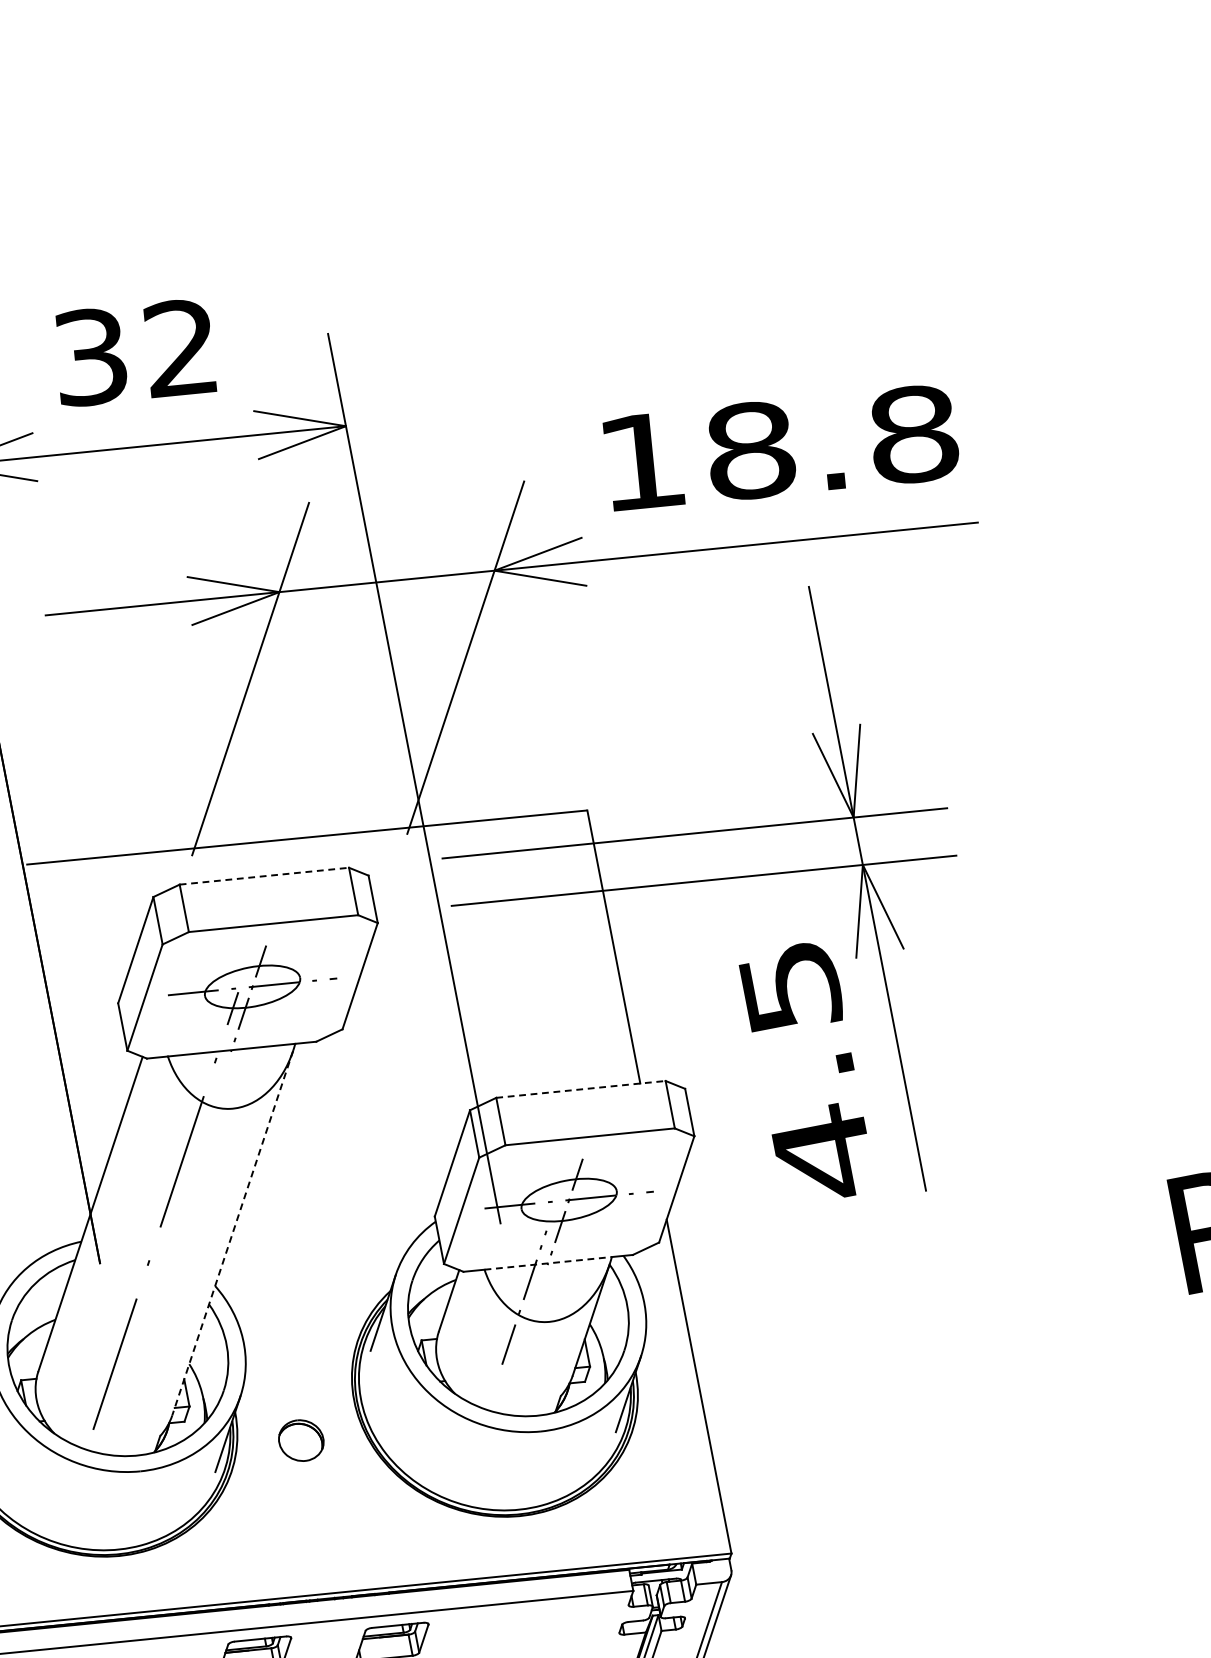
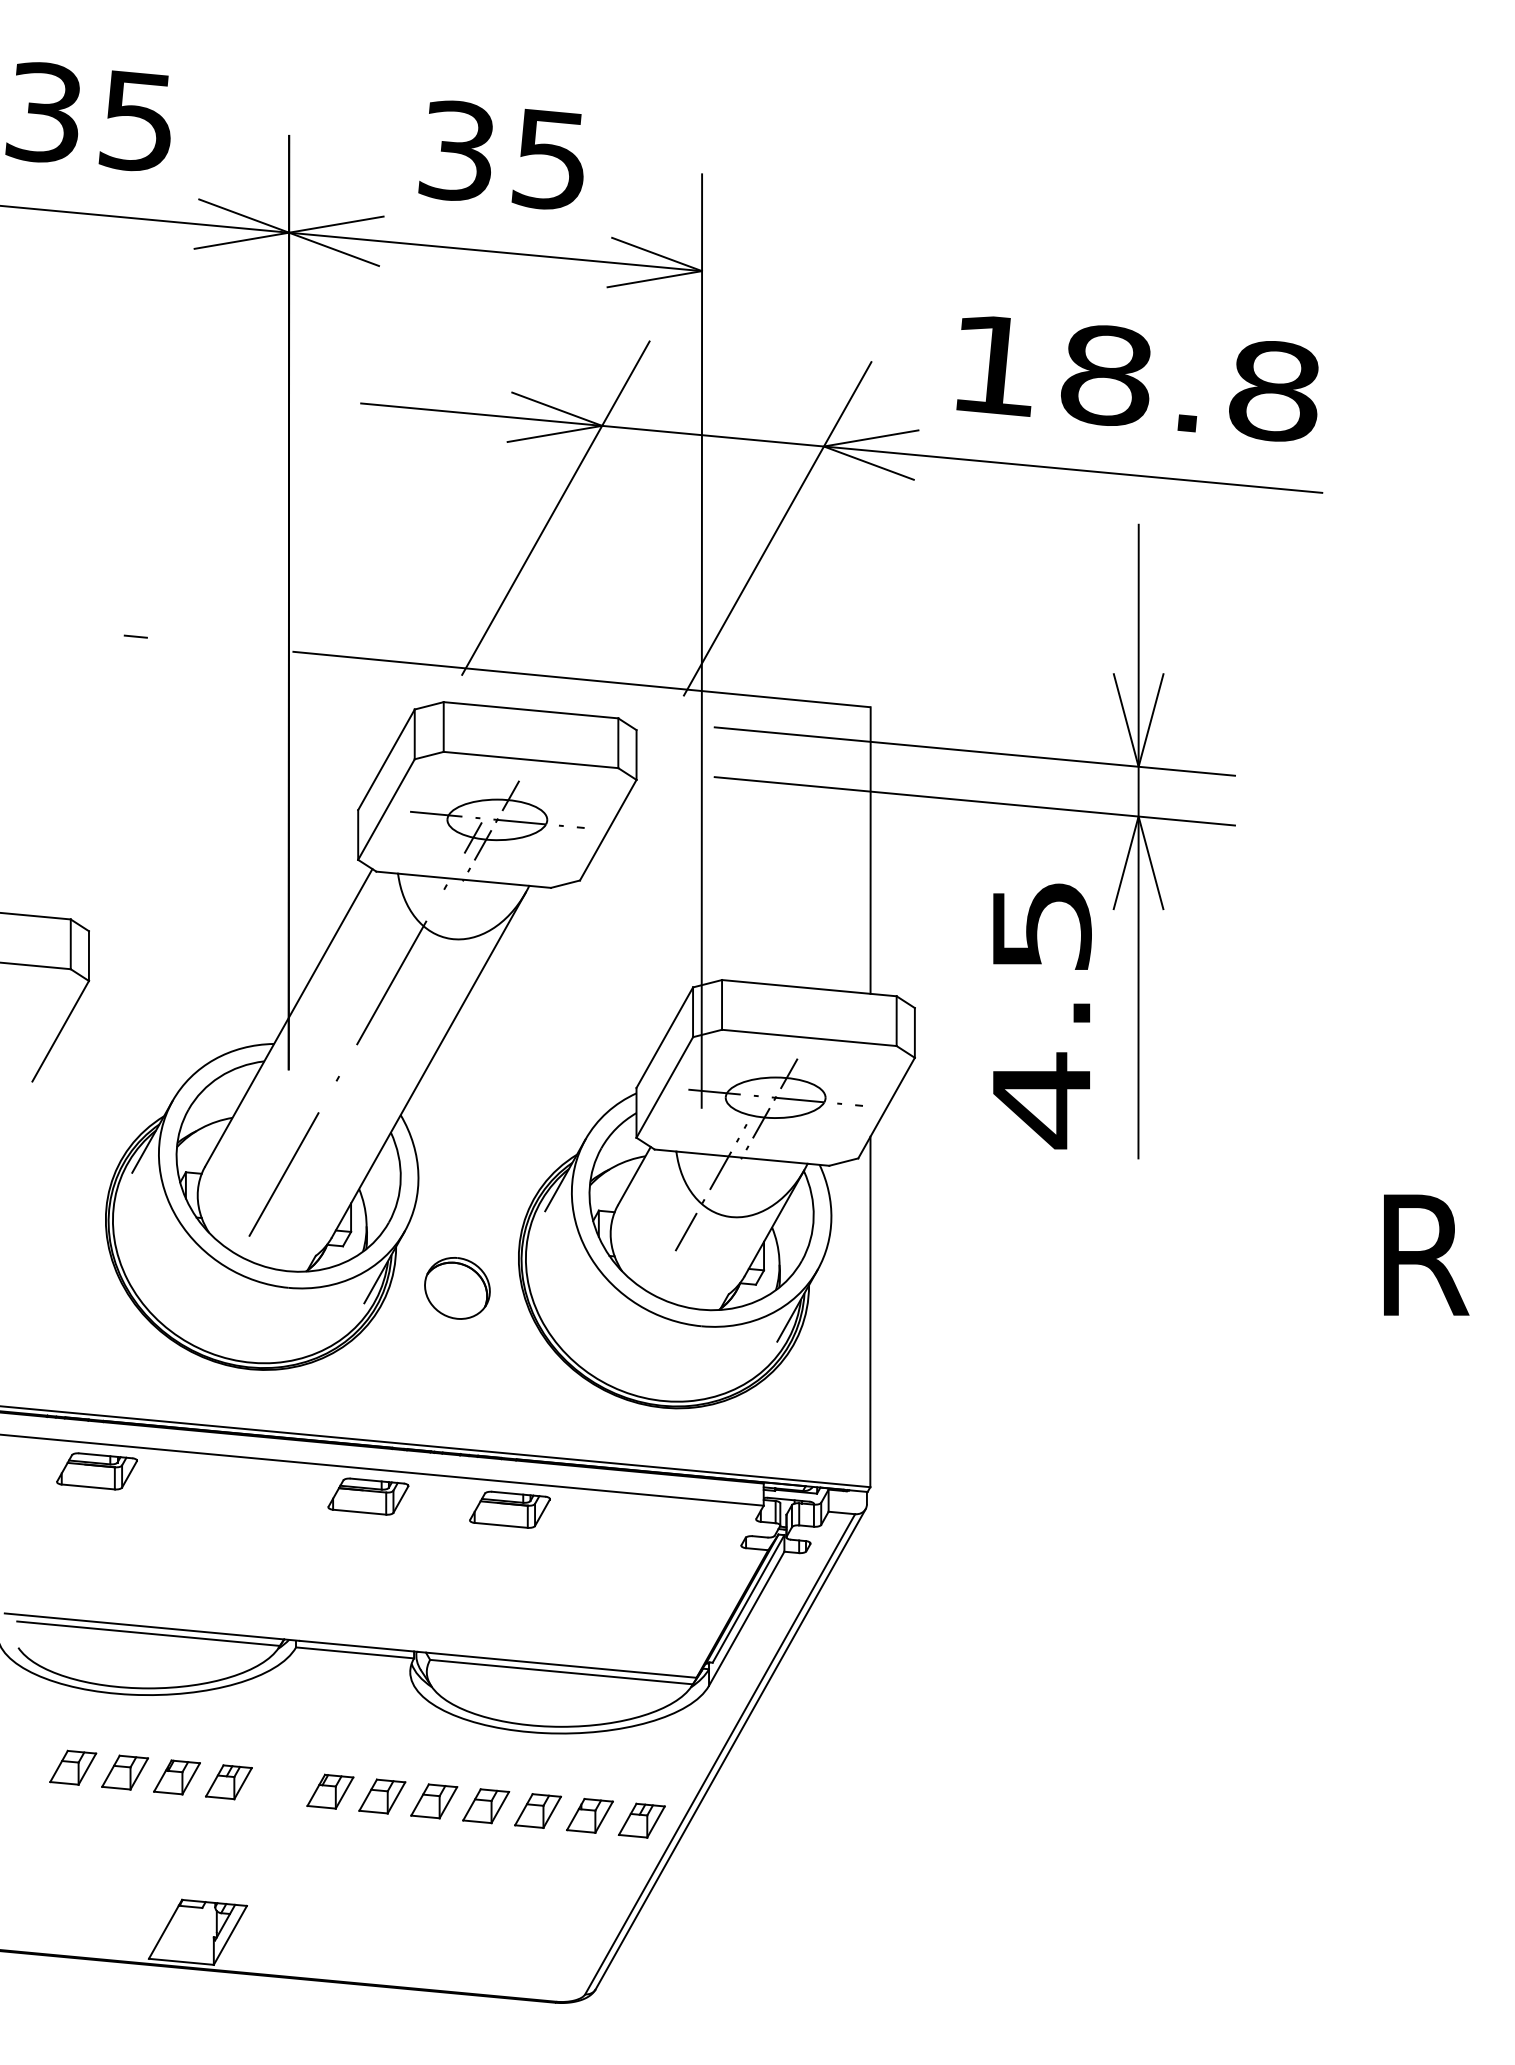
text: (178, 348) -> (547, 159), 32 -> 35
line: (264, 876) -> (531, 710), dashed -> solid
line: (581, 1089) -> (809, 988), dashed -> solid
line: (232, 1233) -> (428, 1065), dashed -> solid
line: (548, 1263) -> (742, 1157), dashed -> solid
part: (301, 1440) -> (457, 1288), size x1.43

